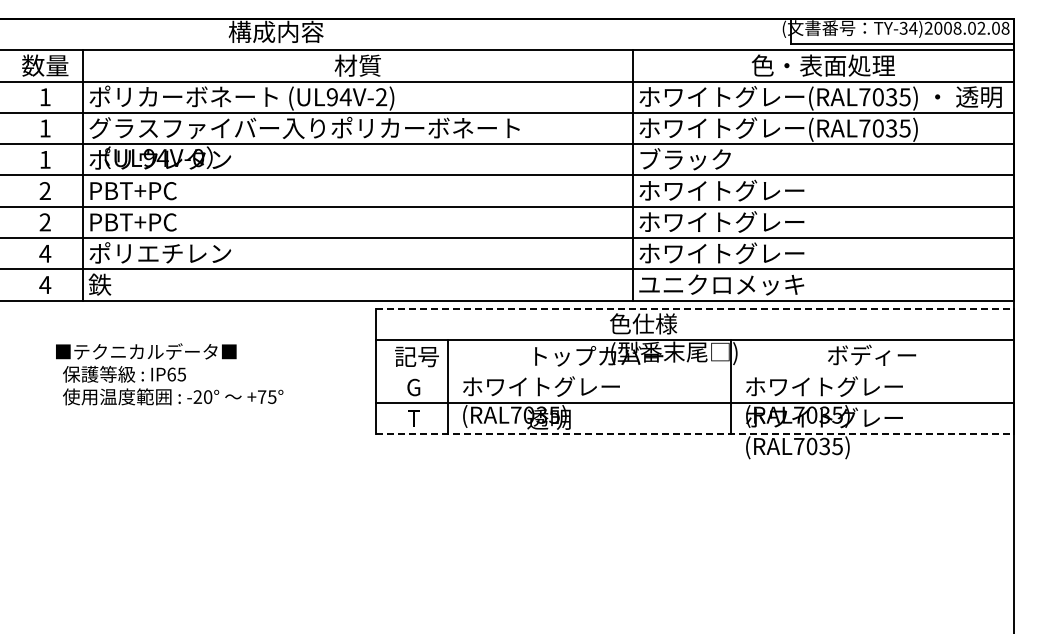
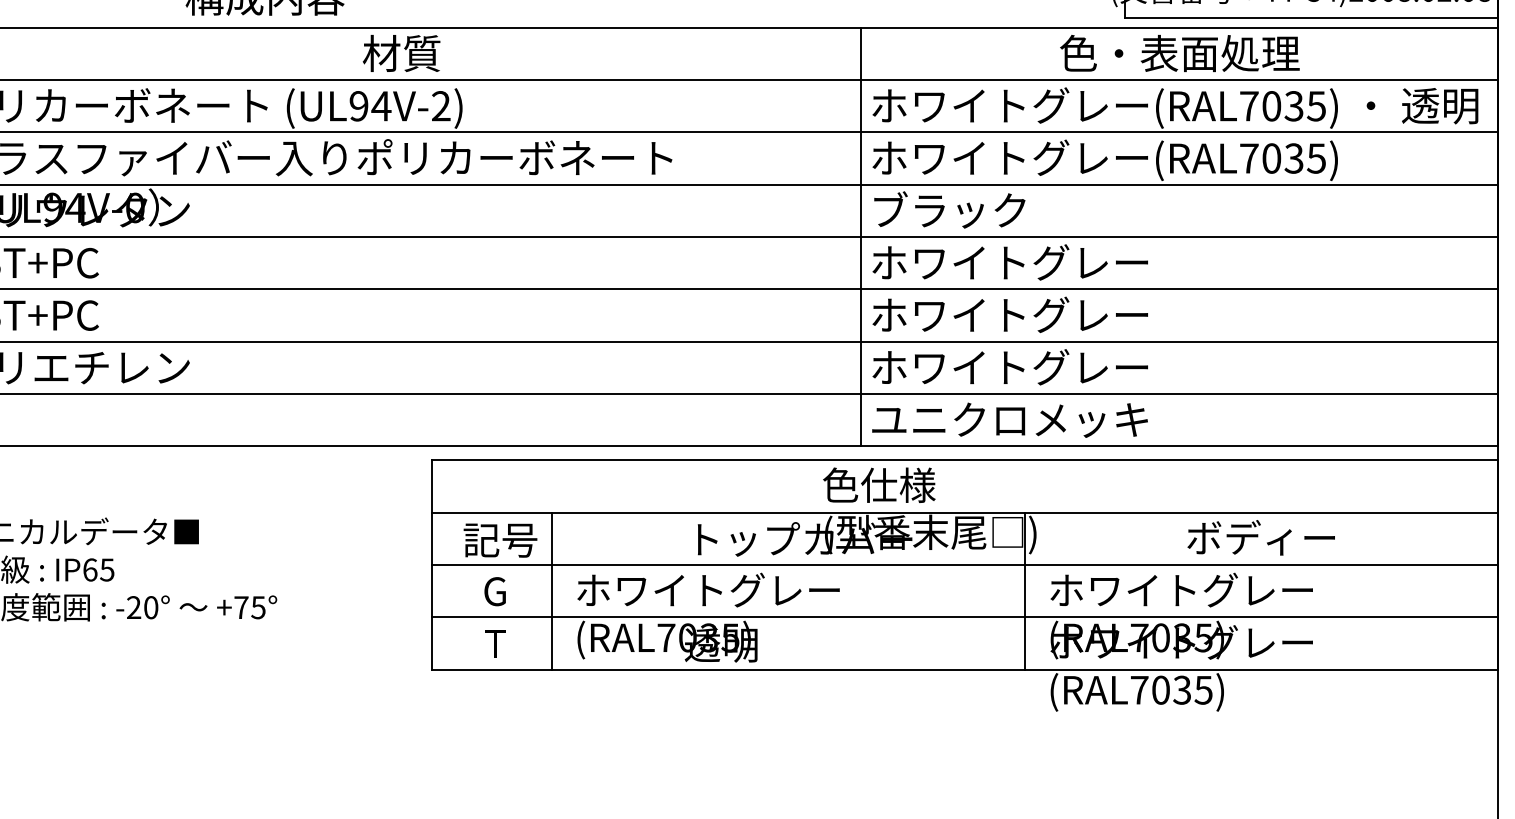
line: (694, 309) -> (964, 461), dashed -> solid
line: (694, 371) -> (964, 564), added
line: (694, 434) -> (964, 670), dashed -> solid

